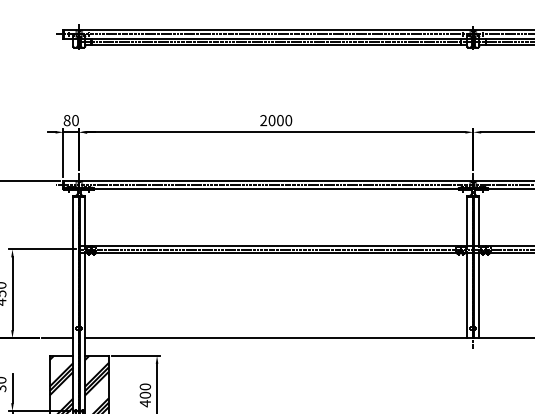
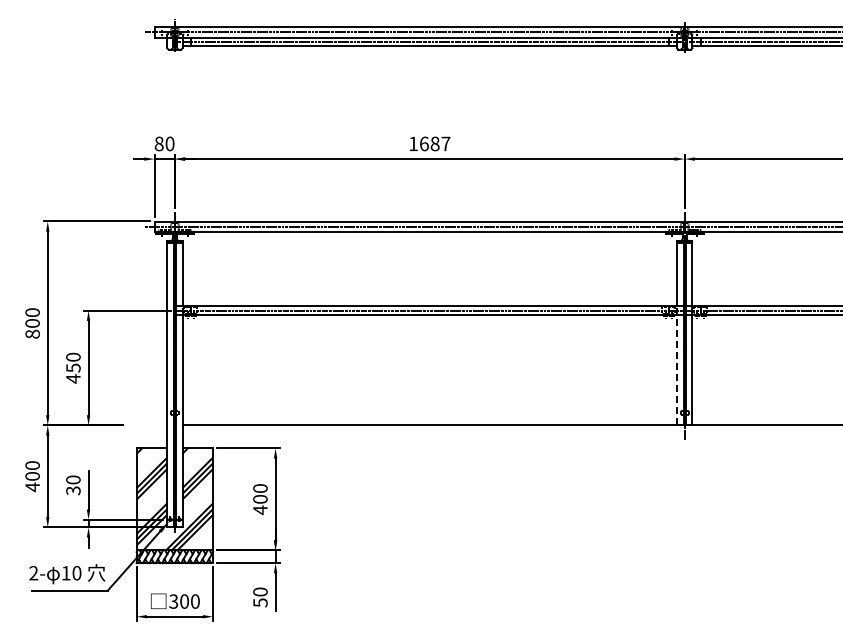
text: (276, 120) -> (429, 143), 2000 -> 1687
line: (467, 294) -> (677, 369), solid -> dashed
line: (57, 338) -> (146, 425), removed

